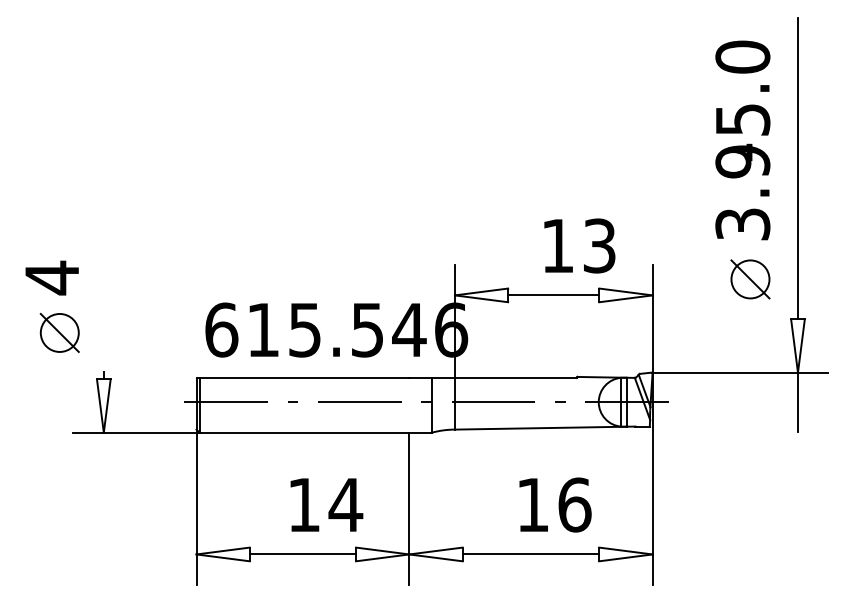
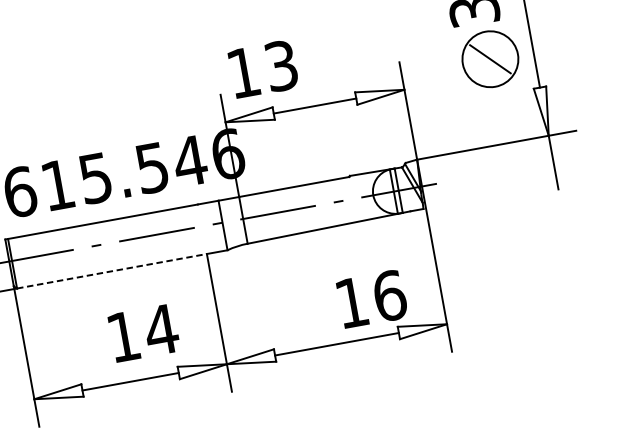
text: (579, 245) -> (263, 68), moved
circle: (750, 279) -> (490, 59), size x1.6
line: (304, 432) -> (112, 271), solid -> dashed
text: (555, 504) -> (372, 298), moved

